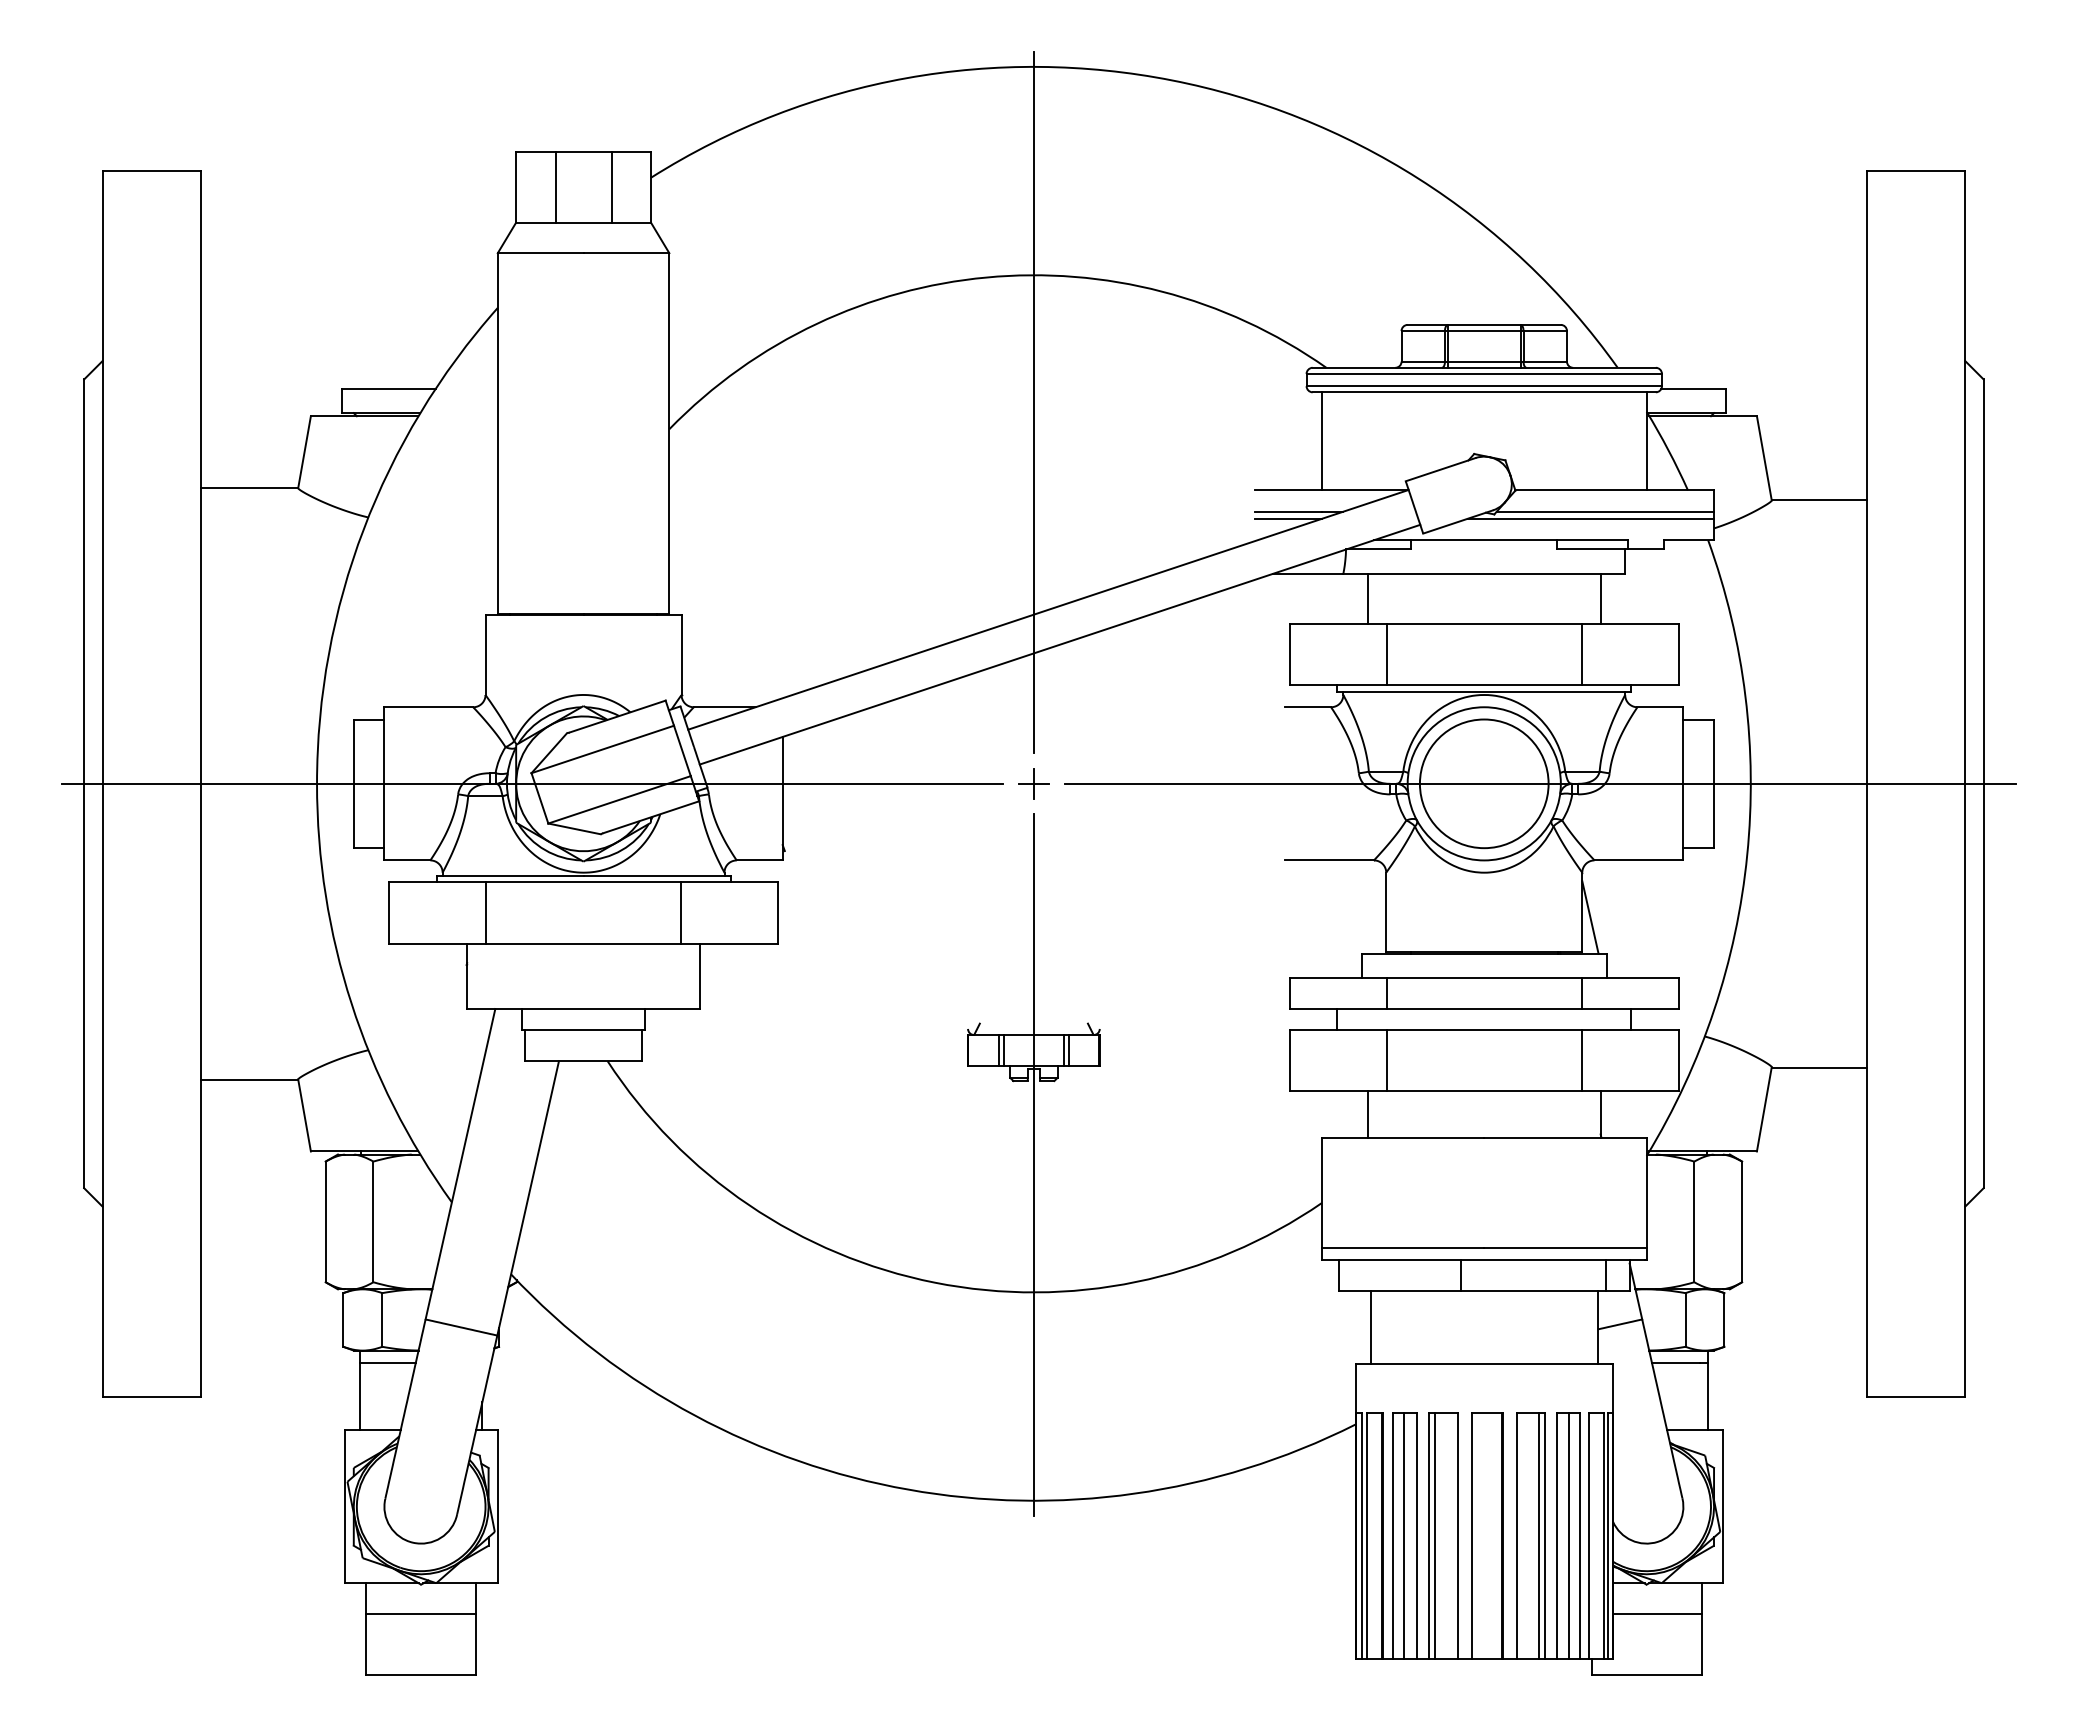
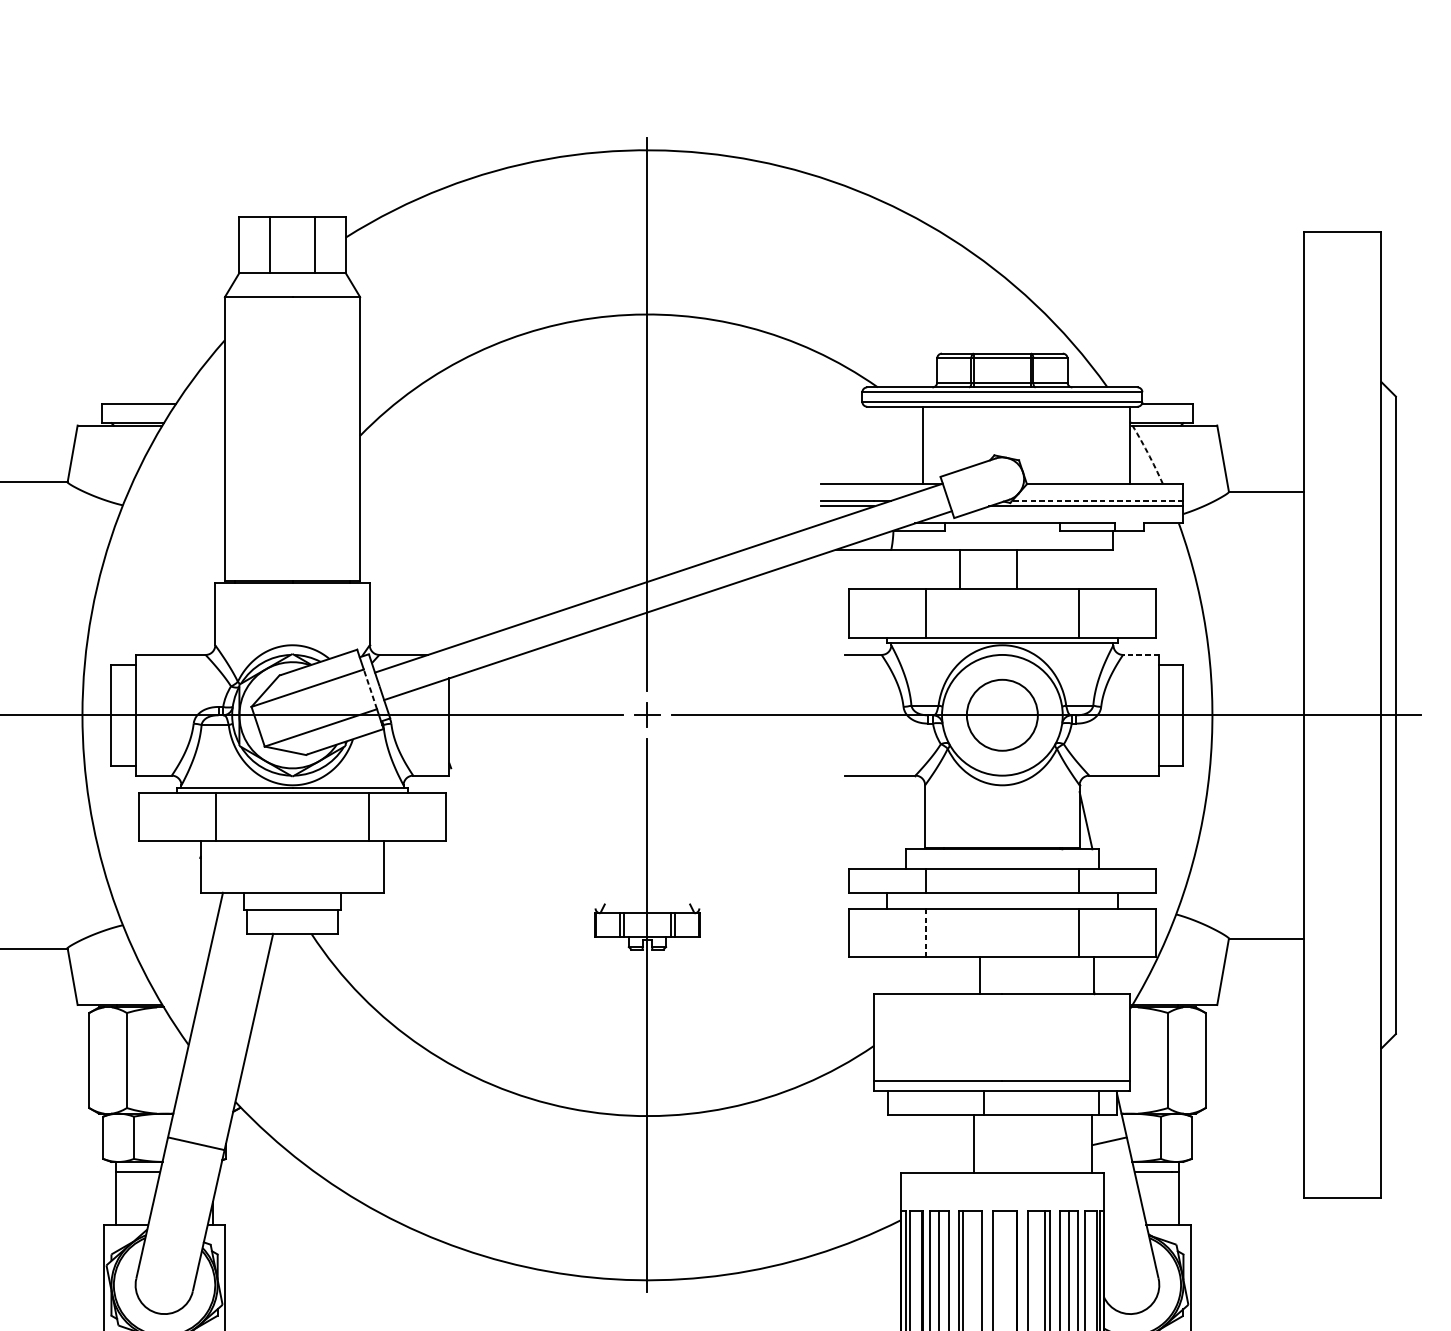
line: (1321, 441) -> (922, 445), moved
arc: (1668, 450) -> (1147, 452), solid -> dashed
line: (1605, 511) -> (1097, 500), solid -> dashed
line: (1367, 598) -> (960, 569), moved
line: (1600, 598) -> (1016, 569), moved
line: (1659, 707) -> (1140, 655), solid -> dashed
line: (682, 750) -> (370, 689), solid -> dashed
circle: (1483, 783) -> (1001, 715), size x0.7
line: (1386, 1060) -> (925, 933), solid -> dashed
line: (1367, 1113) -> (979, 975), moved
line: (1370, 1327) -> (973, 1143), moved

